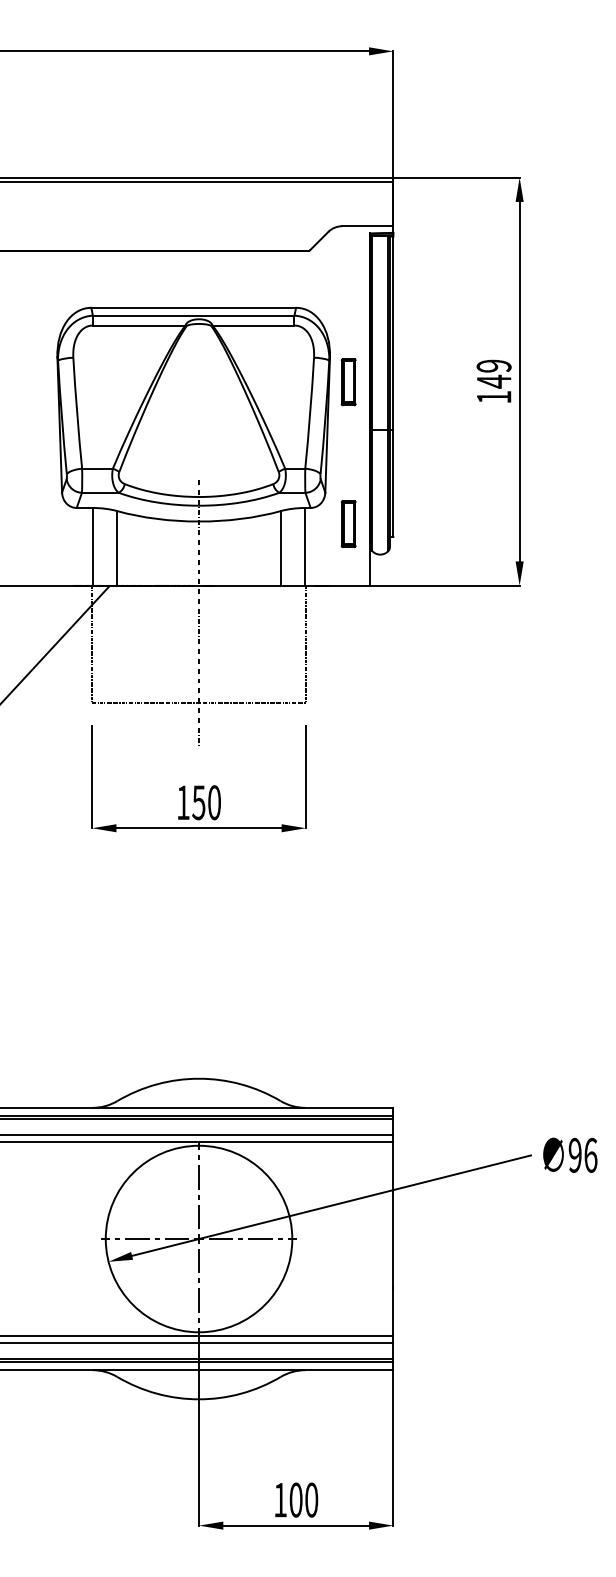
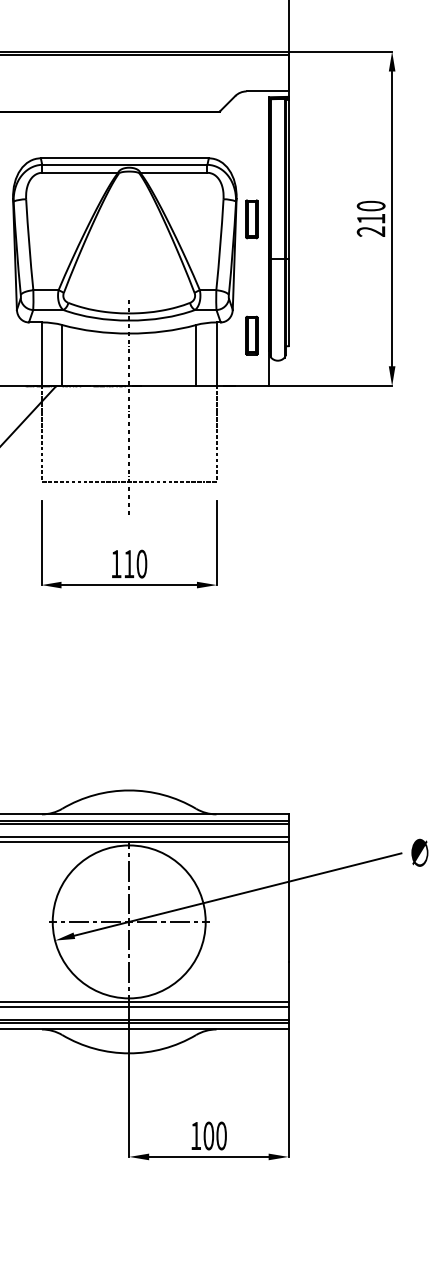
text: (493, 381) -> (370, 218), 149 -> 210
text: (198, 802) -> (128, 563), 150 -> 110

